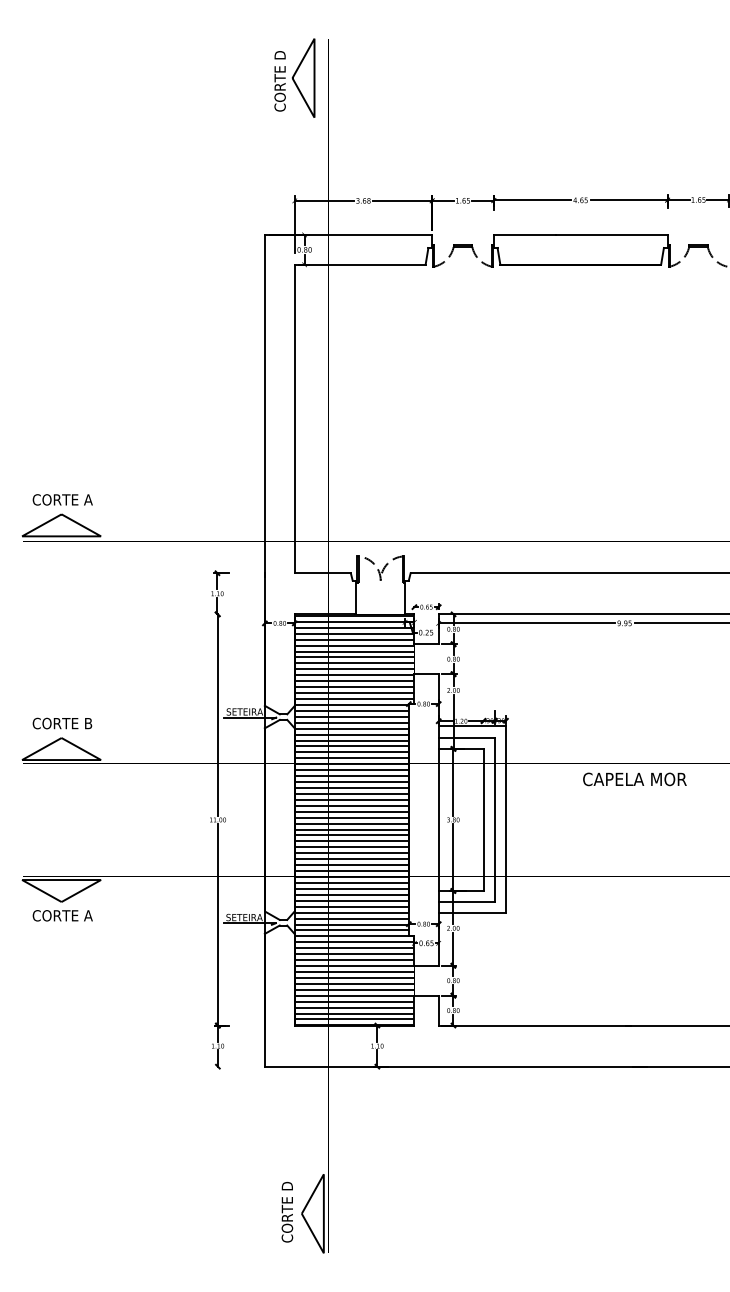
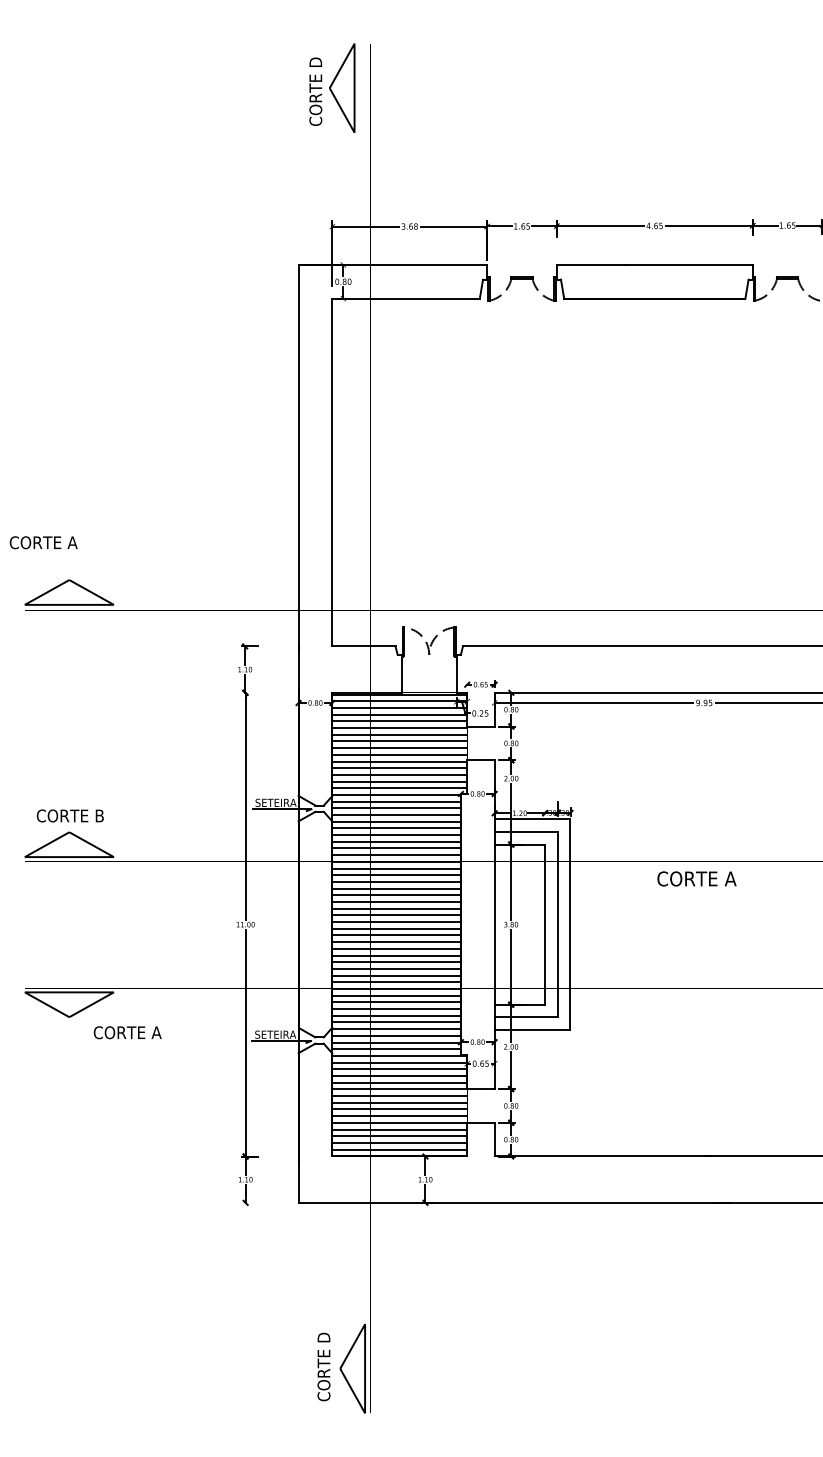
text: (62, 499) -> (43, 542), moved
text: (639, 779) -> (721, 878), CAPELA MOR -> CORTE A
text: (62, 915) -> (127, 1032), moved

